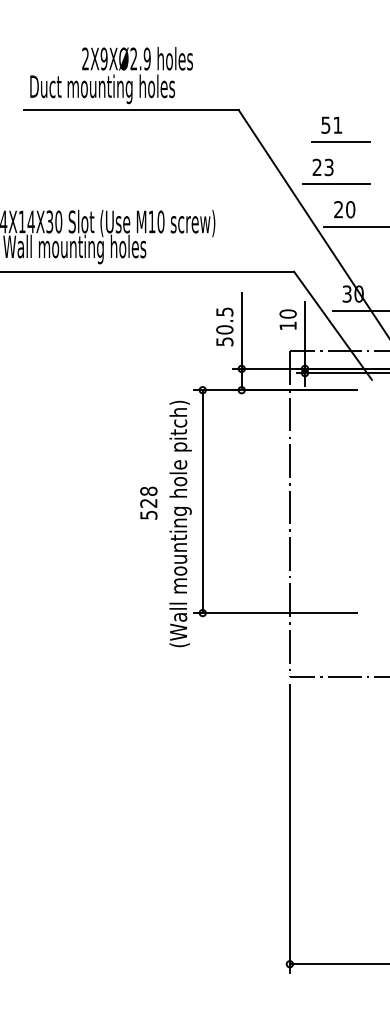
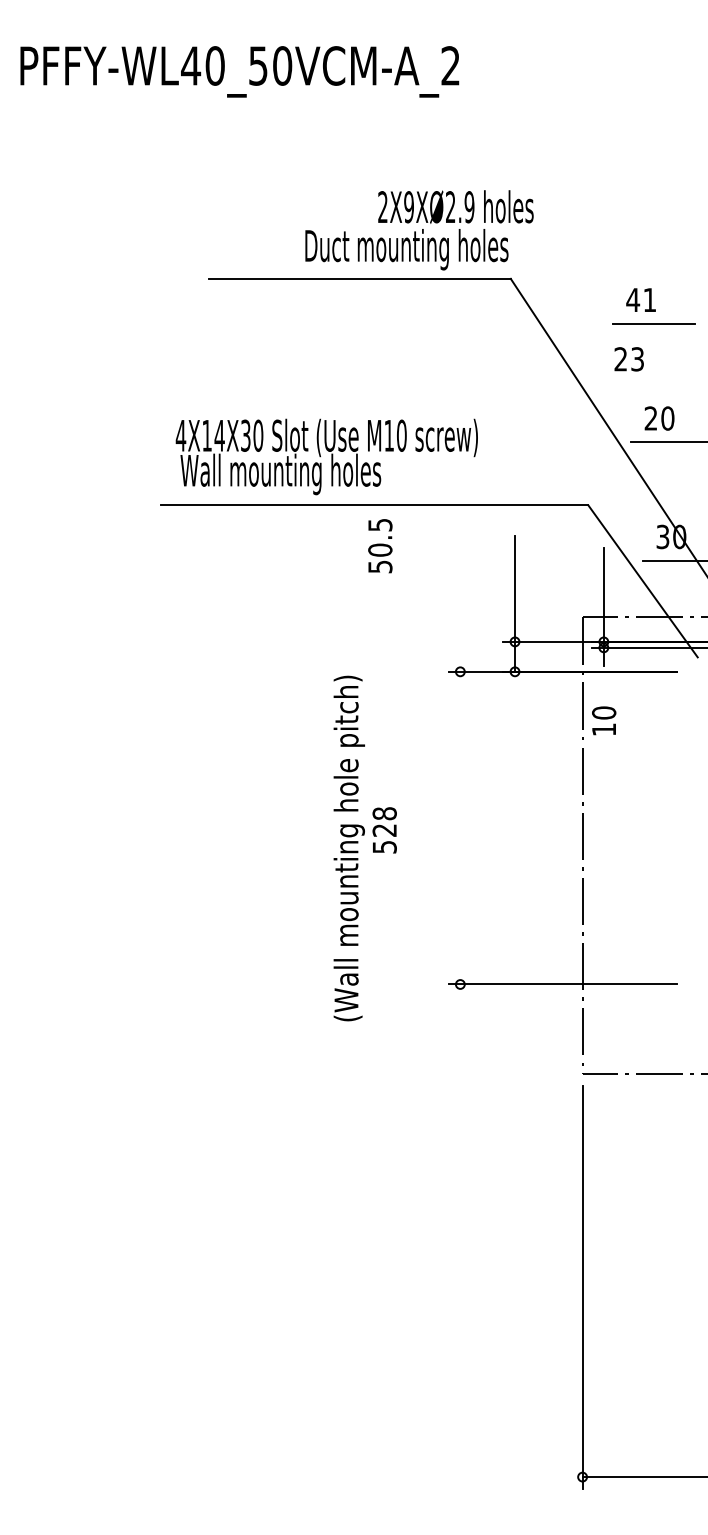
text: (111, 75) -> (419, 230), moved
text: (326, 125) -> (633, 300), 51 -> 41
line: (336, 184) -> (647, 383), removed
text: (288, 319) -> (604, 720), moved
text: (224, 327) -> (380, 546), moved
line: (202, 501) -> (460, 827), removed
text: (180, 523) -> (348, 848), moved

